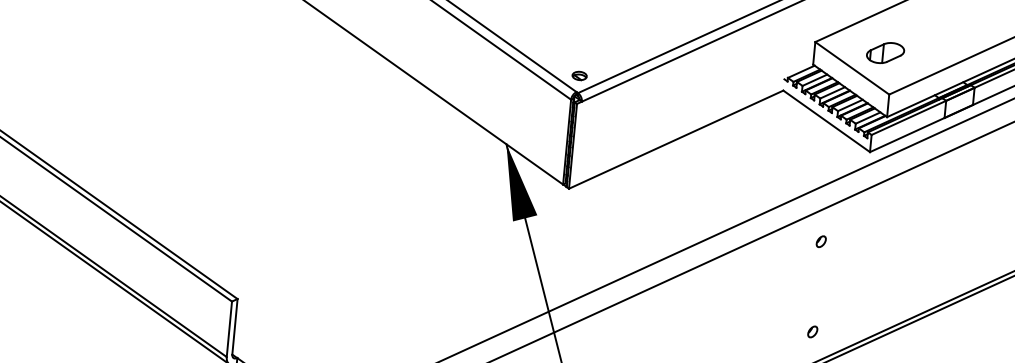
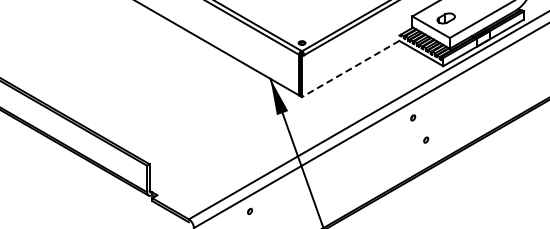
line: (675, 140) -> (350, 69), solid -> dashed
part: (822, 240) -> (413, 117), moved
part: (813, 330) -> (426, 139), moved

